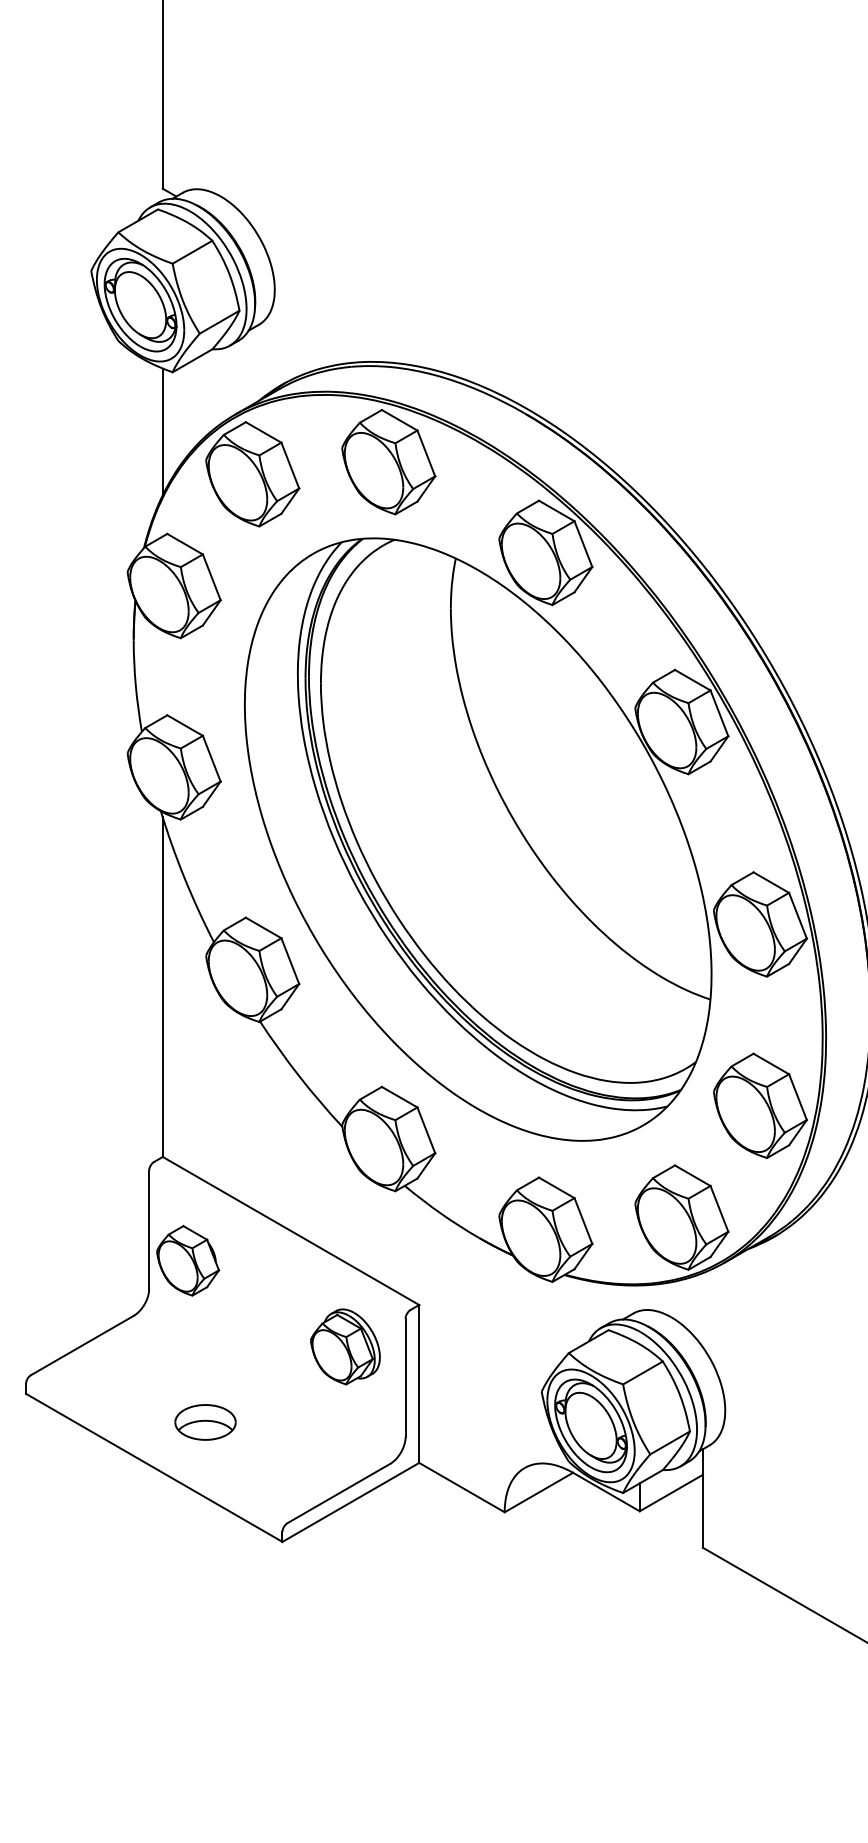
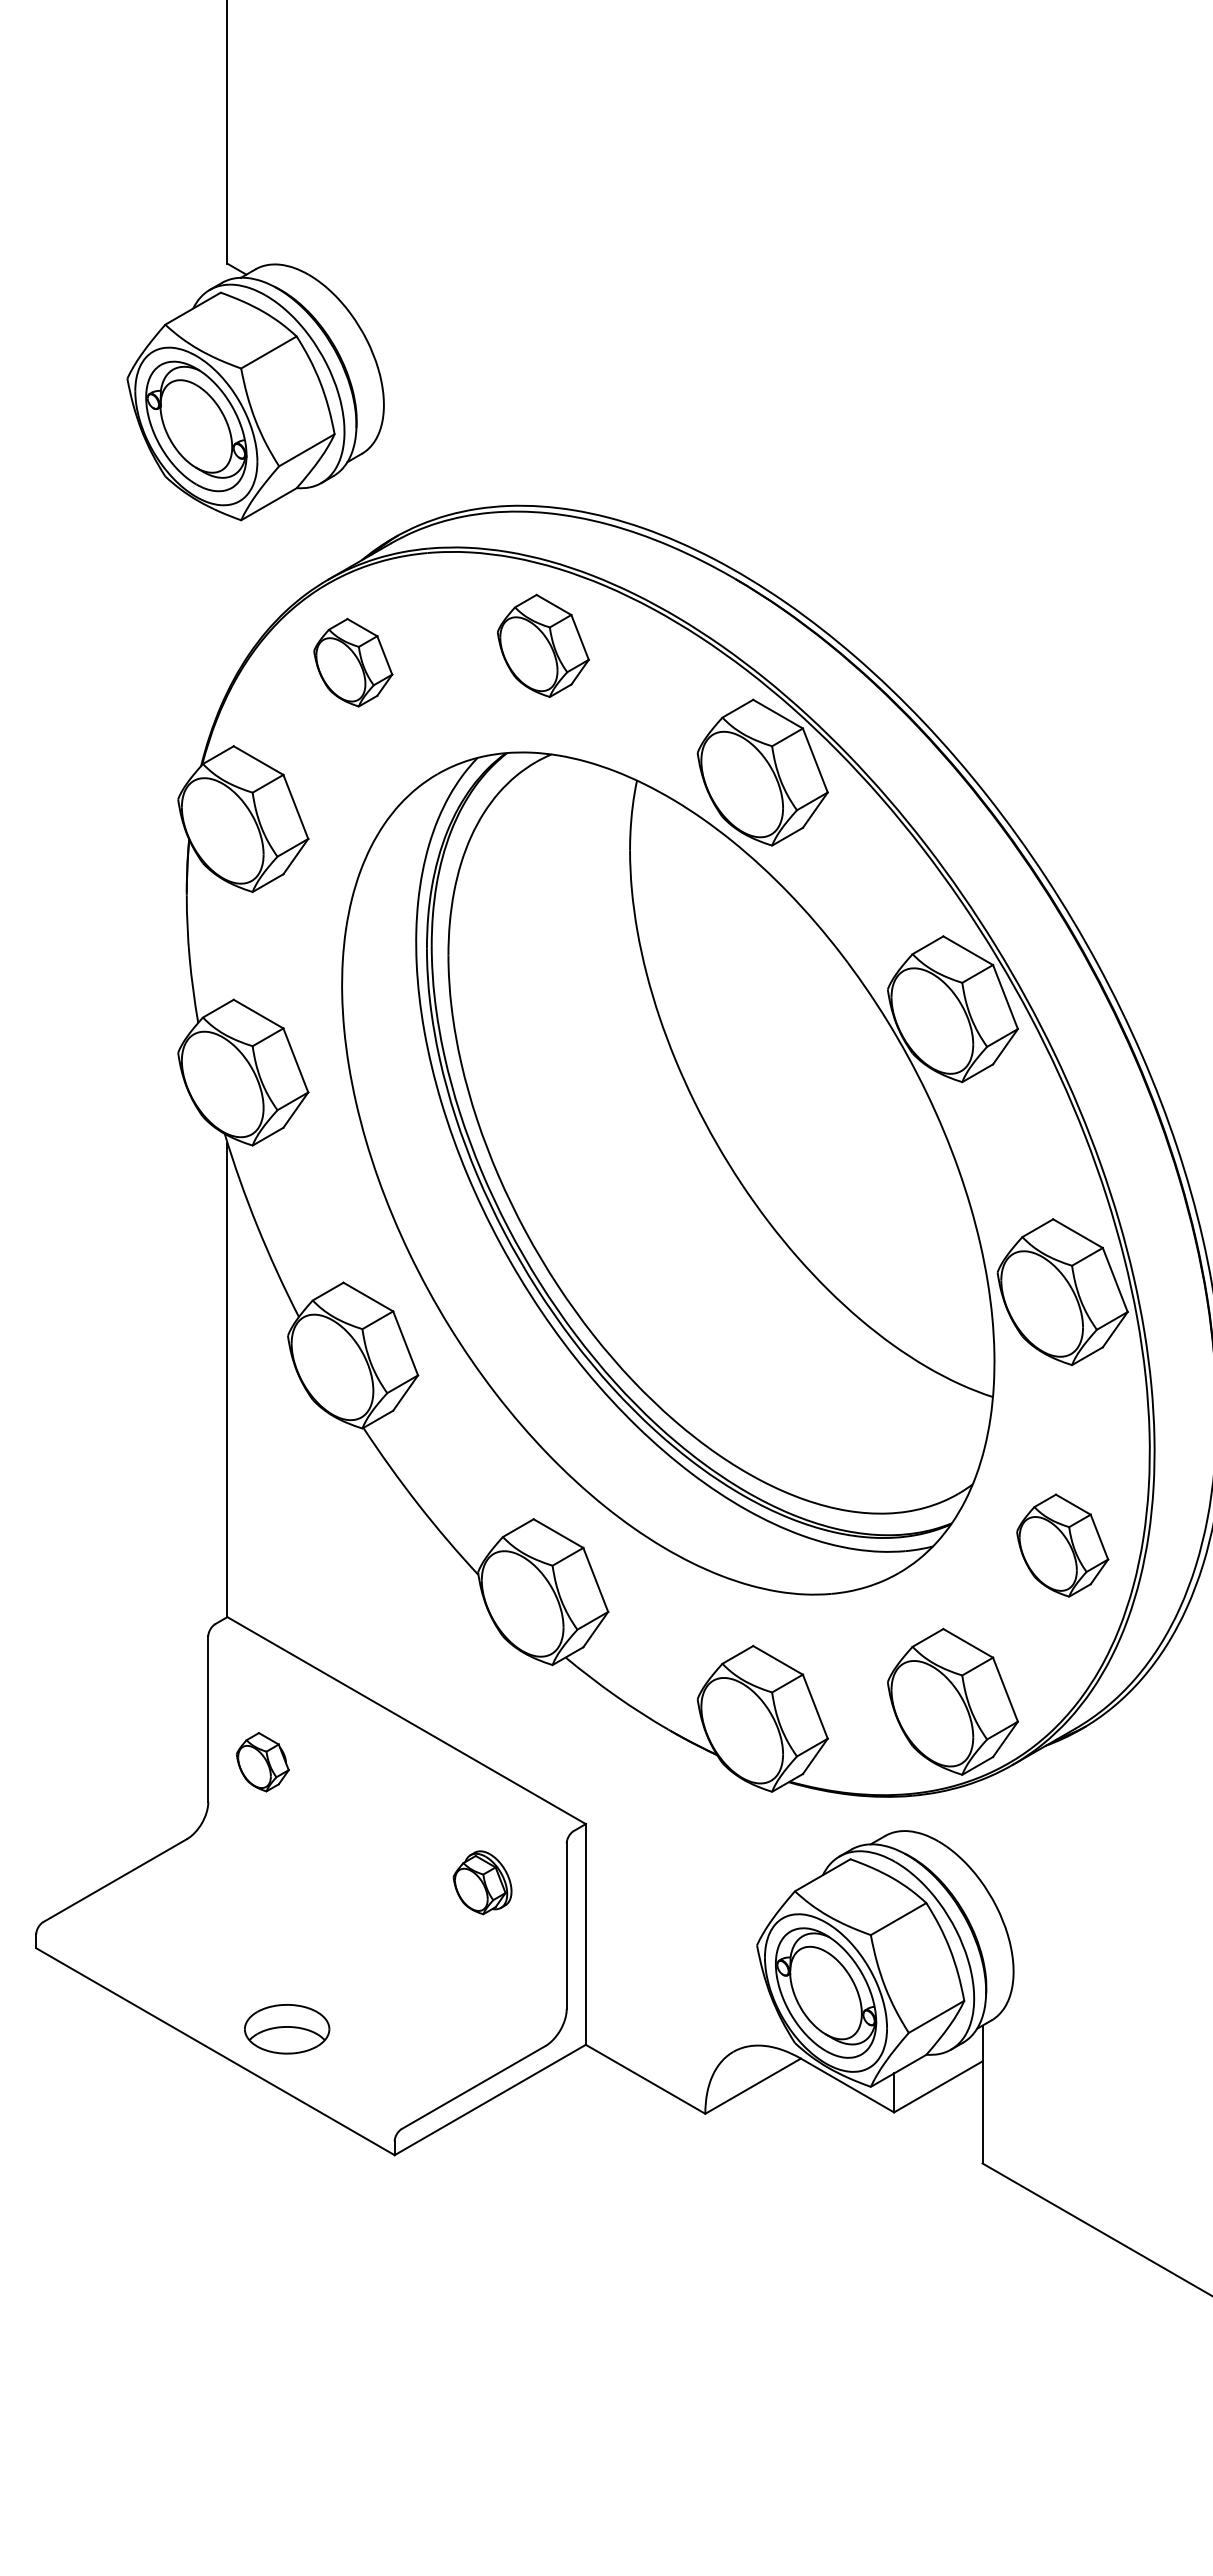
line: (162, 431) -> (227, 603), removed
part: (388, 461) -> (543, 645), size x0.7
part: (253, 474) -> (353, 662), size x0.6
part: (760, 1105) -> (1062, 1545), size x0.7
part: (187, 1260) -> (262, 1761), size x0.6
part: (345, 1346) -> (482, 1882), size x0.6
part: (205, 1422) -> (287, 2029), moved

